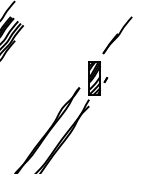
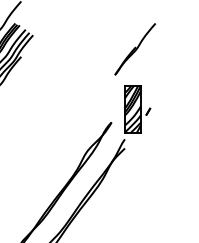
line: (117, 35) -> (135, 49), moved

